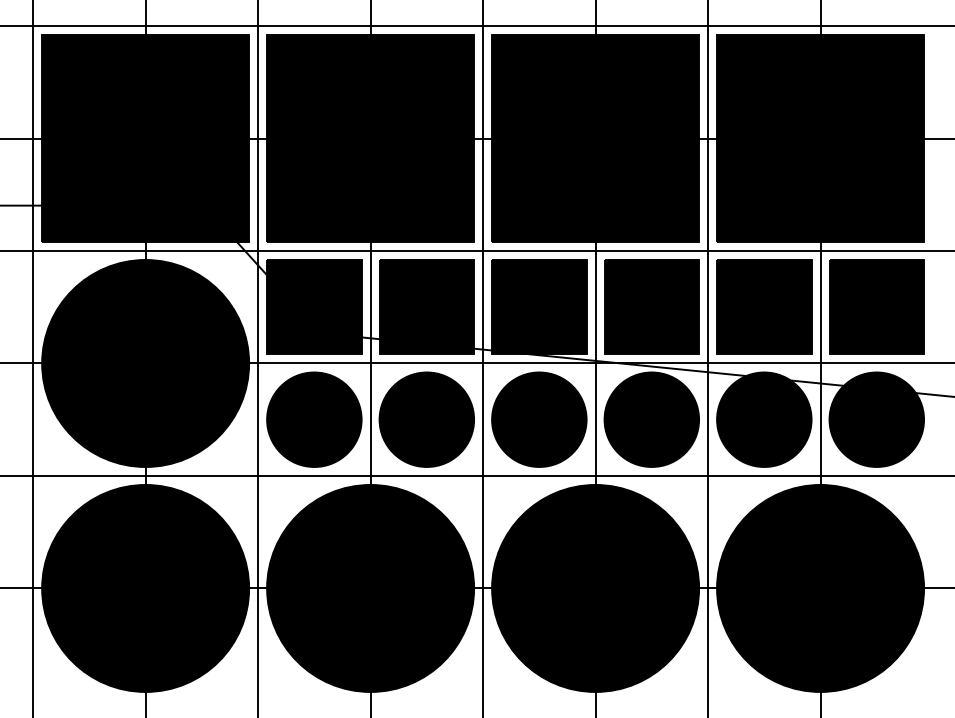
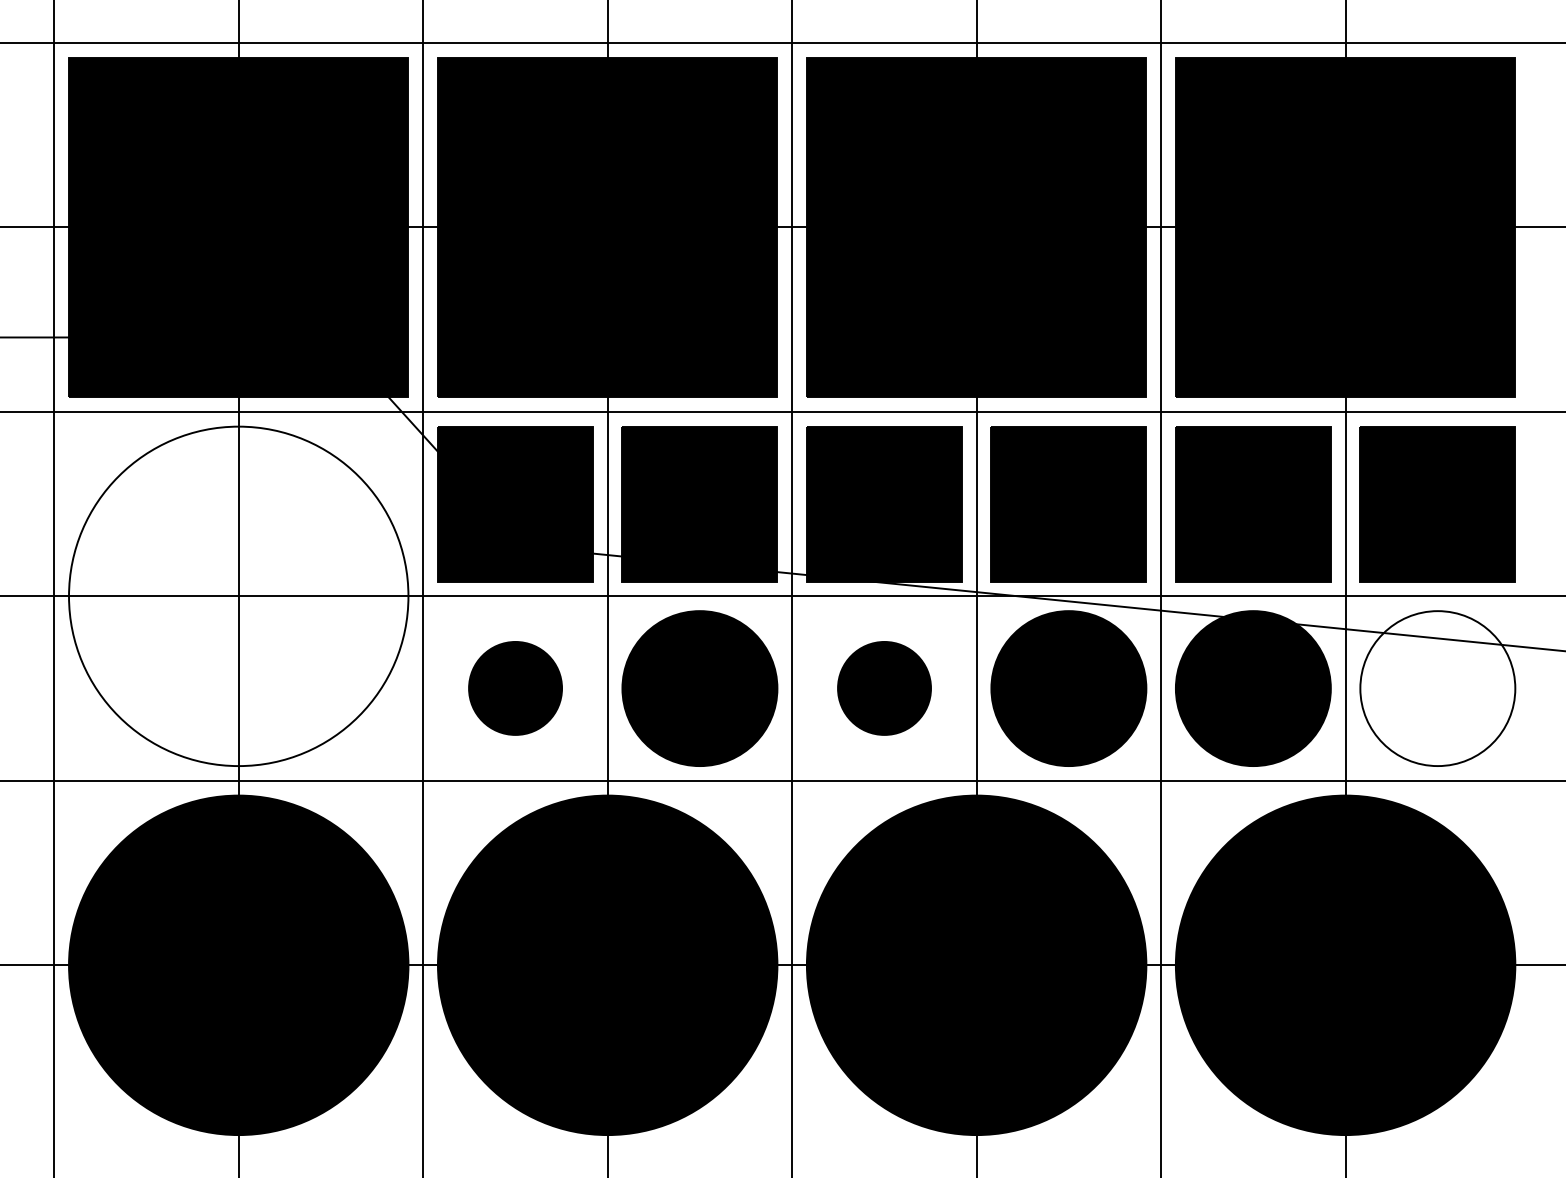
fill: (145, 363) -> (238, 596), removed
part: (314, 419) -> (515, 688), size x0.6
part: (539, 419) -> (884, 688), size x0.6
fill: (876, 419) -> (1437, 688), removed

